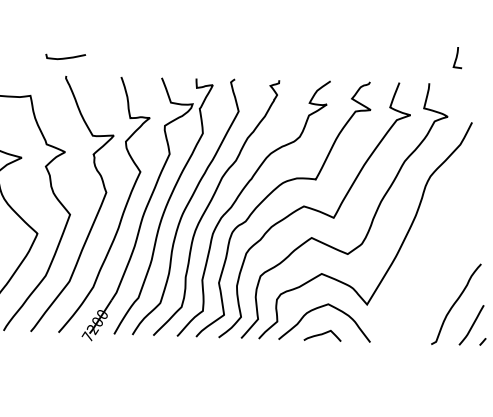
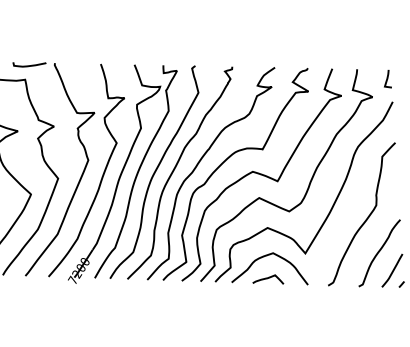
curve: (65, 57) -> (29, 65), moved
curve: (457, 58) -> (388, 79), moved
curve: (440, 262) -> (366, 218), added

